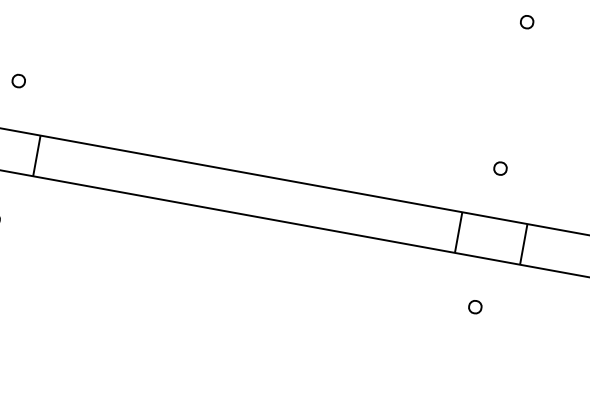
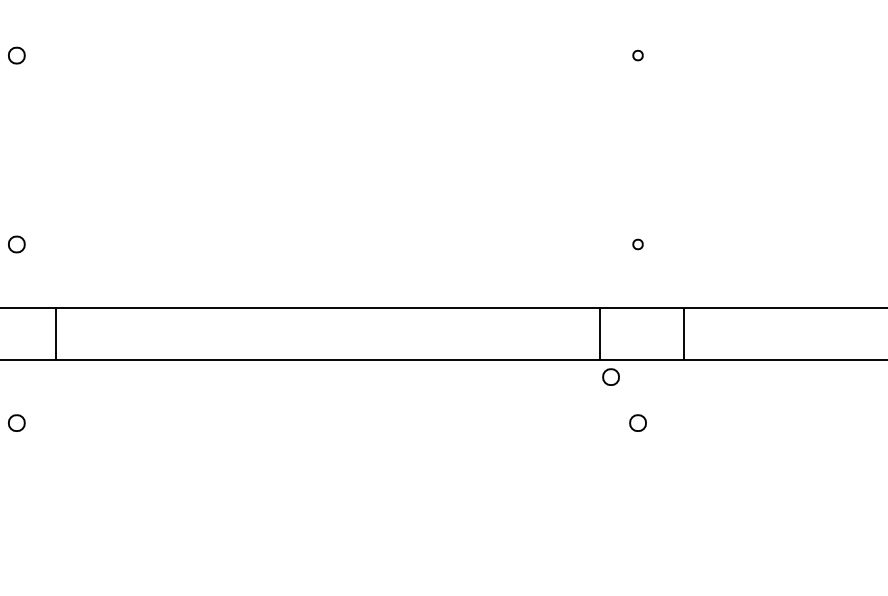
part: (526, 22) -> (637, 55), size x0.6
part: (500, 168) -> (637, 244), size x0.6
part: (460, 267) -> (610, 376), added

